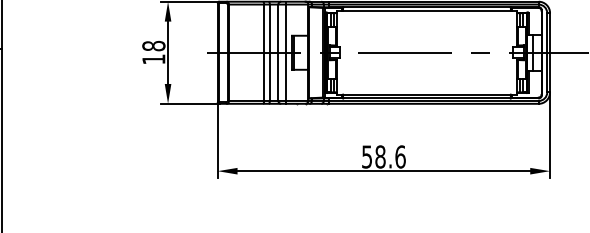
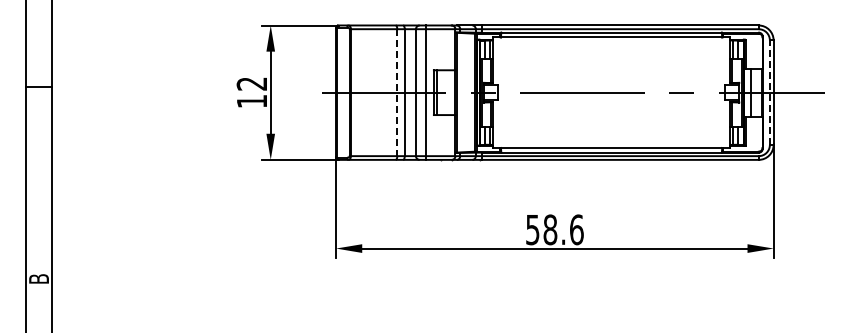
text: (153, 45) -> (251, 83), 18 -> 12
line: (546, 52) -> (769, 92), solid -> dashed
line: (264, 53) -> (397, 93), solid -> dashed

